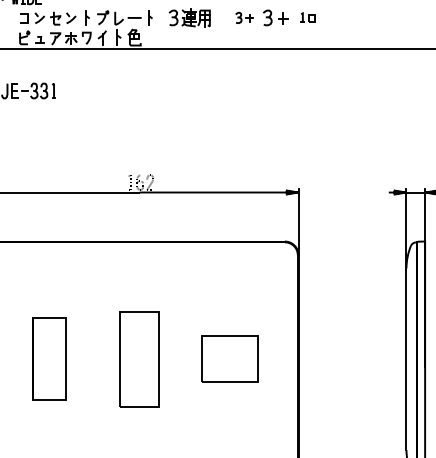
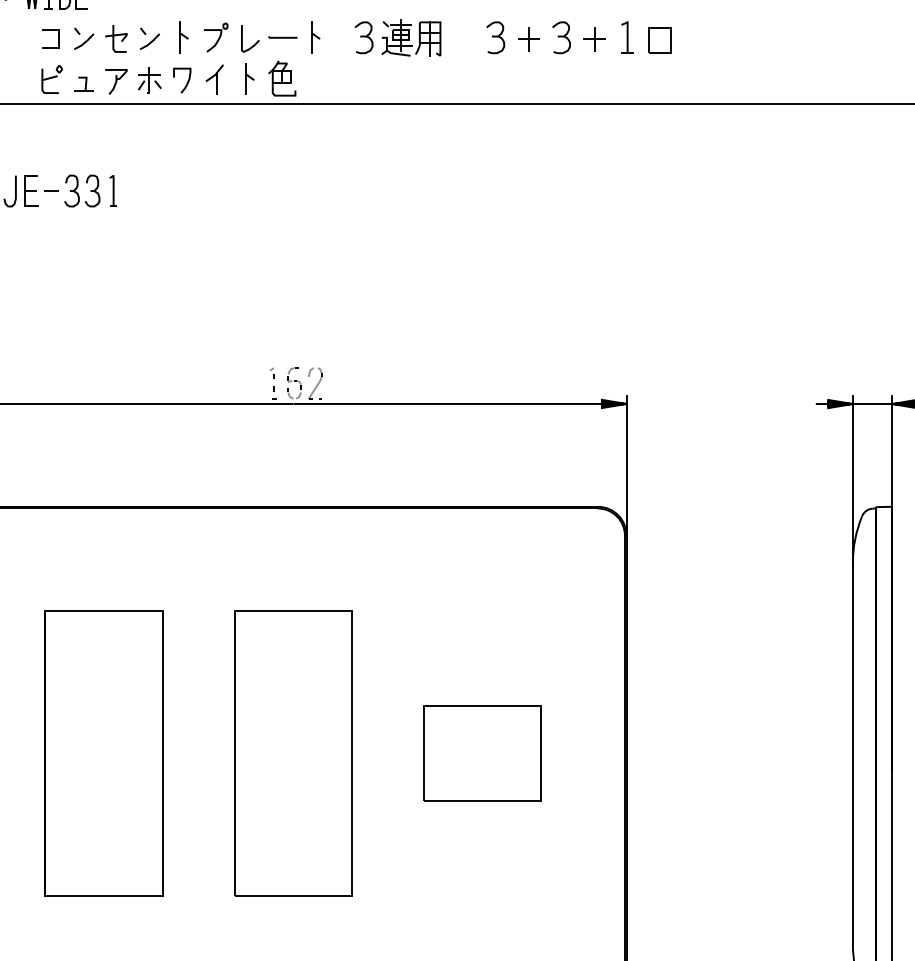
part: (244, 17) -> (513, 36), size x1.43
part: (308, 17) -> (647, 36), size x1.67
part: (49, 358) -> (104, 752), size x1.67
part: (139, 358) -> (292, 752), size x1.43

